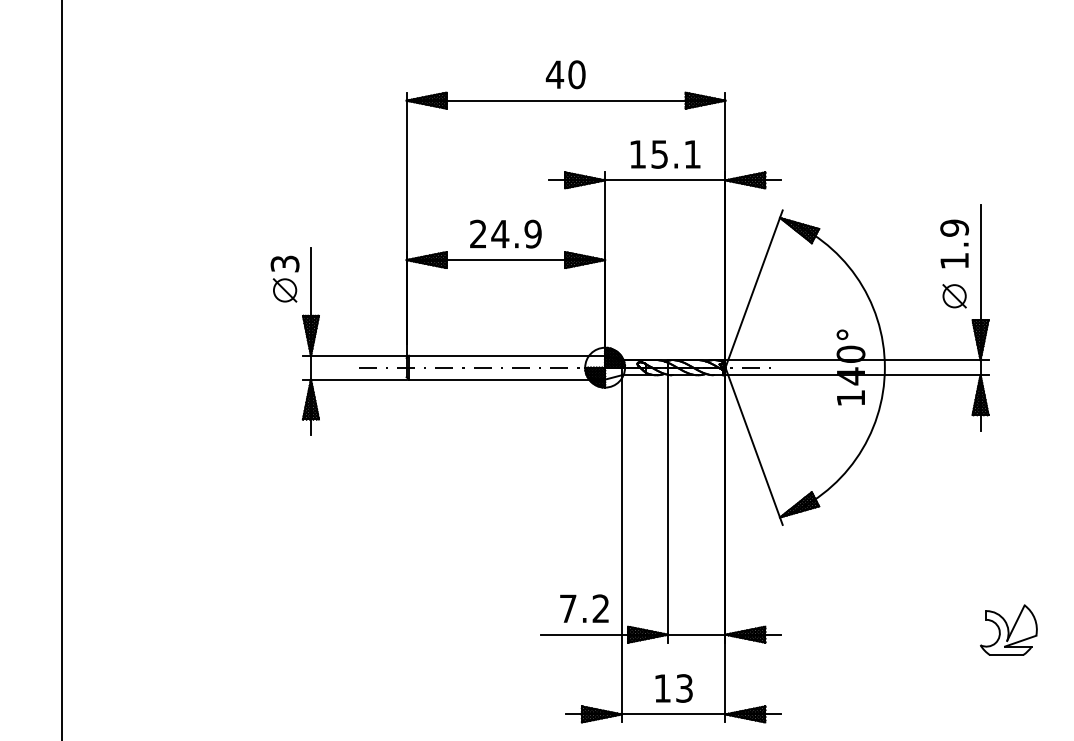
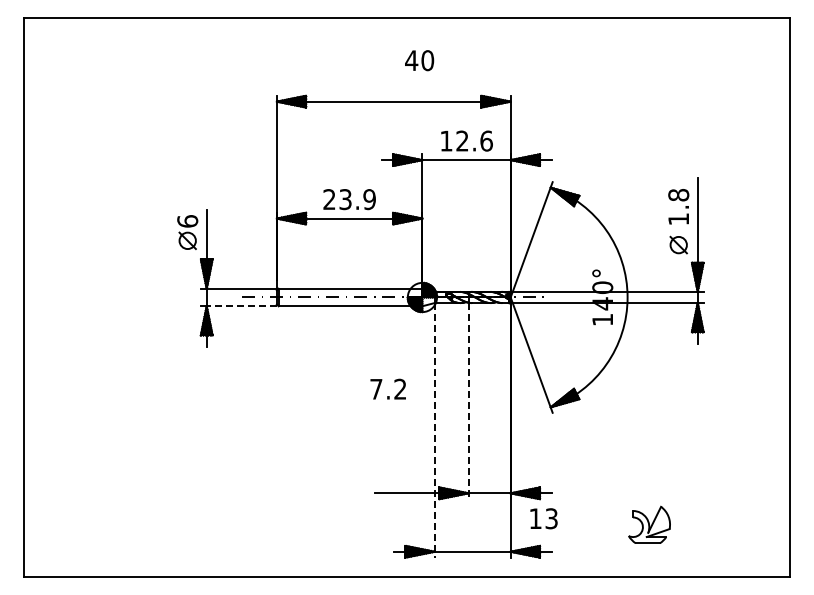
text: (565, 74) -> (419, 60), moved
text: (676, 153) -> (474, 140), 15.1 -> 12.6
text: (954, 228) -> (678, 195), 1.9 -> 1.8
text: (500, 234) -> (345, 199), 24.9 -> 23.9
text: (284, 264) -> (187, 221), 3 -> 6
line: (358, 379) -> (241, 306), solid -> dashed
line: (667, 509) -> (468, 401), solid -> dashed
line: (621, 549) -> (434, 430), solid -> dashed
text: (583, 607) -> (387, 388), moved
part: (1008, 629) -> (649, 524), moved
text: (673, 688) -> (543, 518), moved

